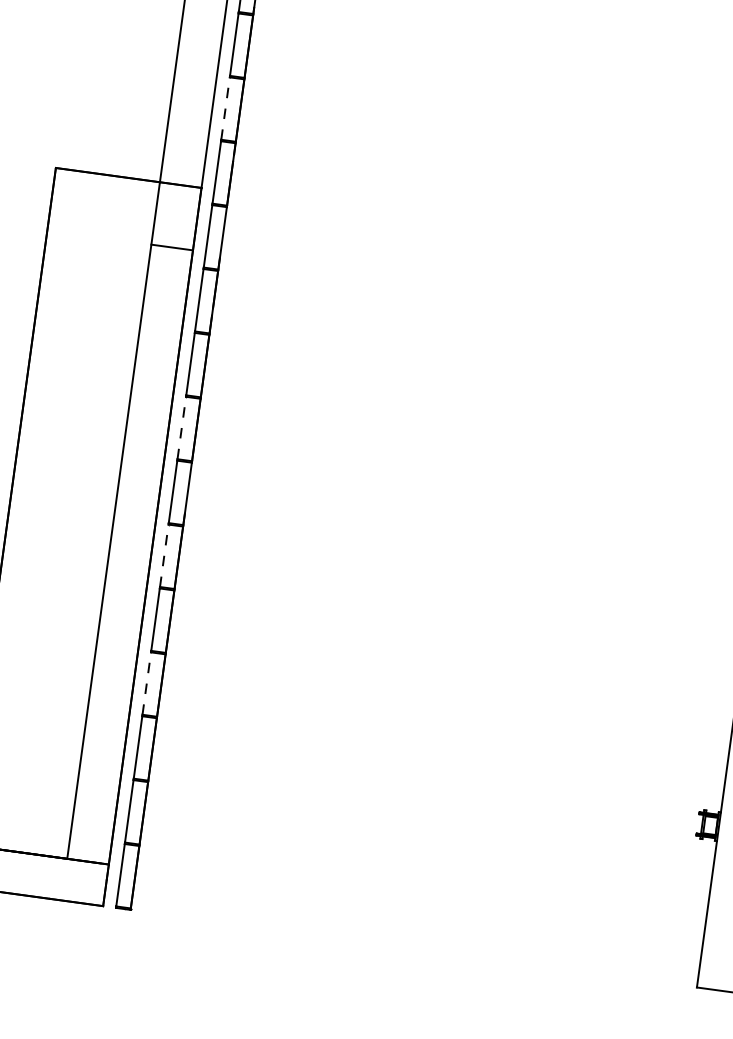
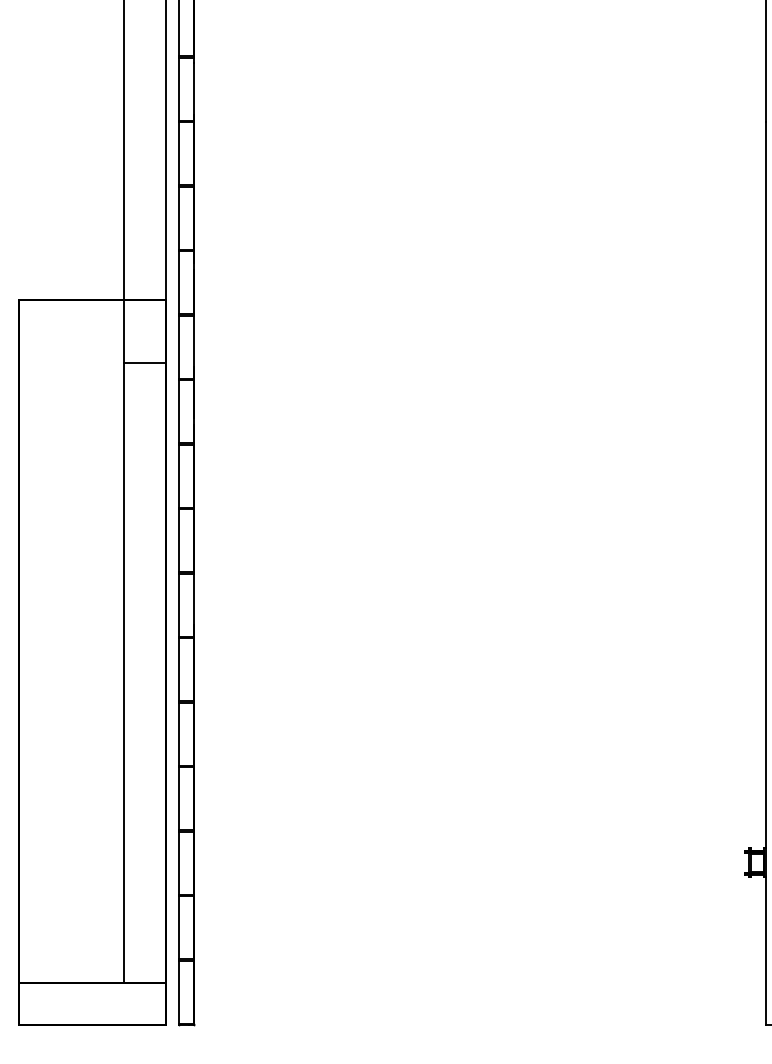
line: (225, 107) -> (179, 217), dashed -> solid
line: (181, 427) -> (179, 540), dashed -> solid
line: (164, 555) -> (179, 669), dashed -> solid
line: (146, 683) -> (179, 798), dashed -> solid

